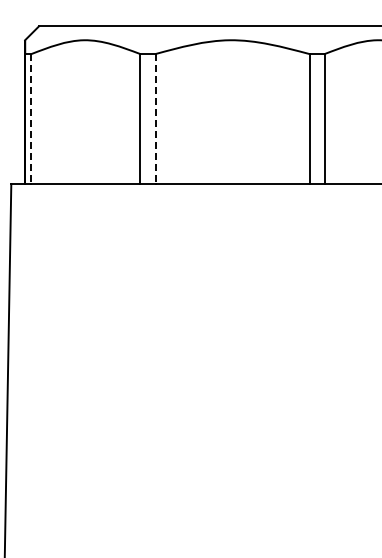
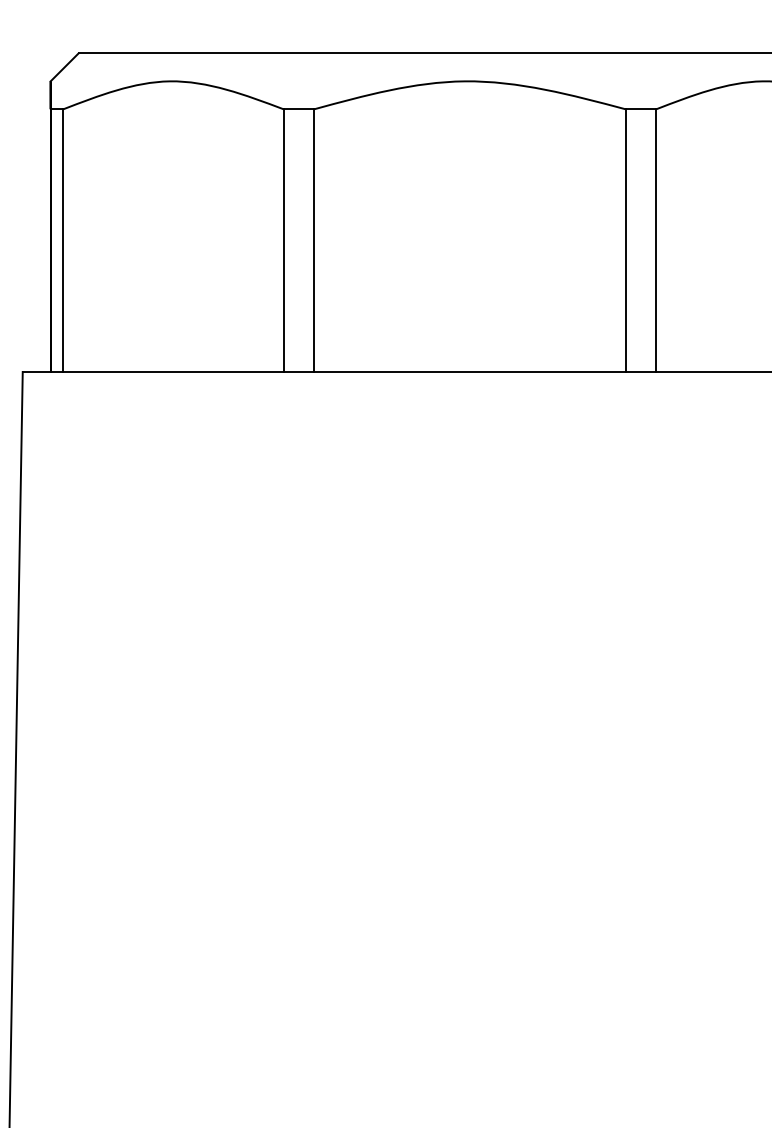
line: (31, 119) -> (63, 241), dashed -> solid
line: (155, 119) -> (314, 241), dashed -> solid

